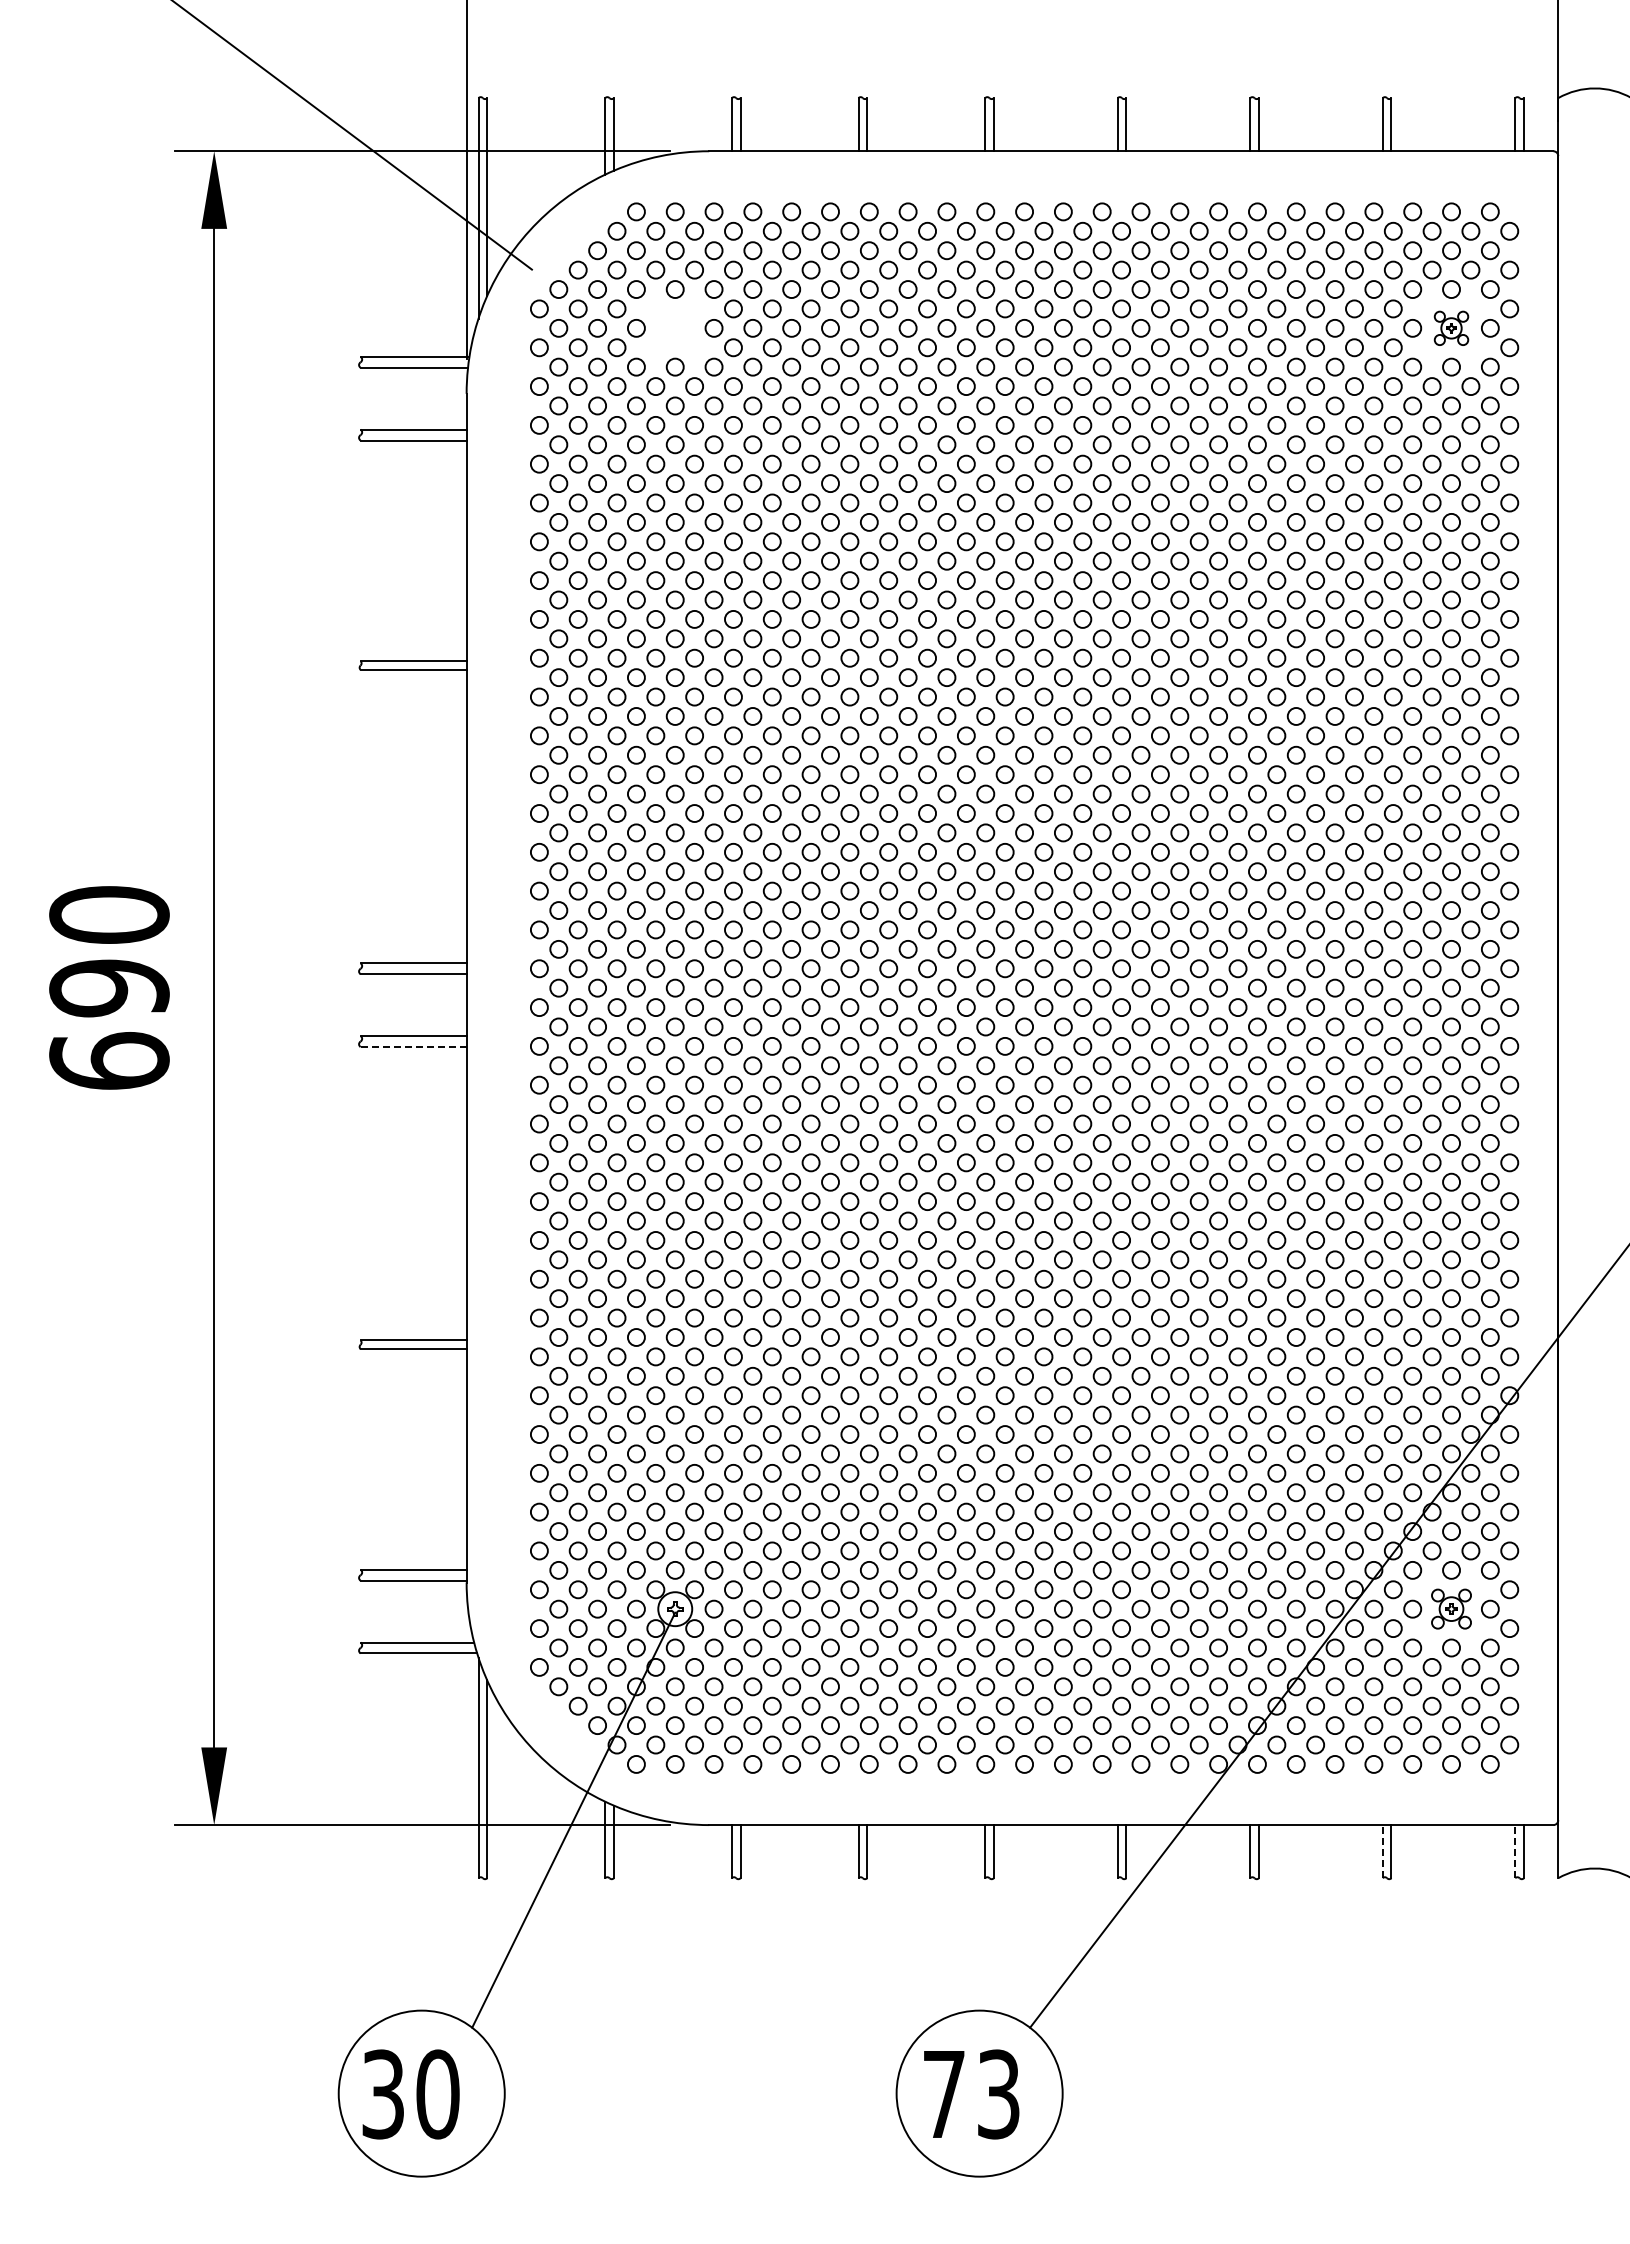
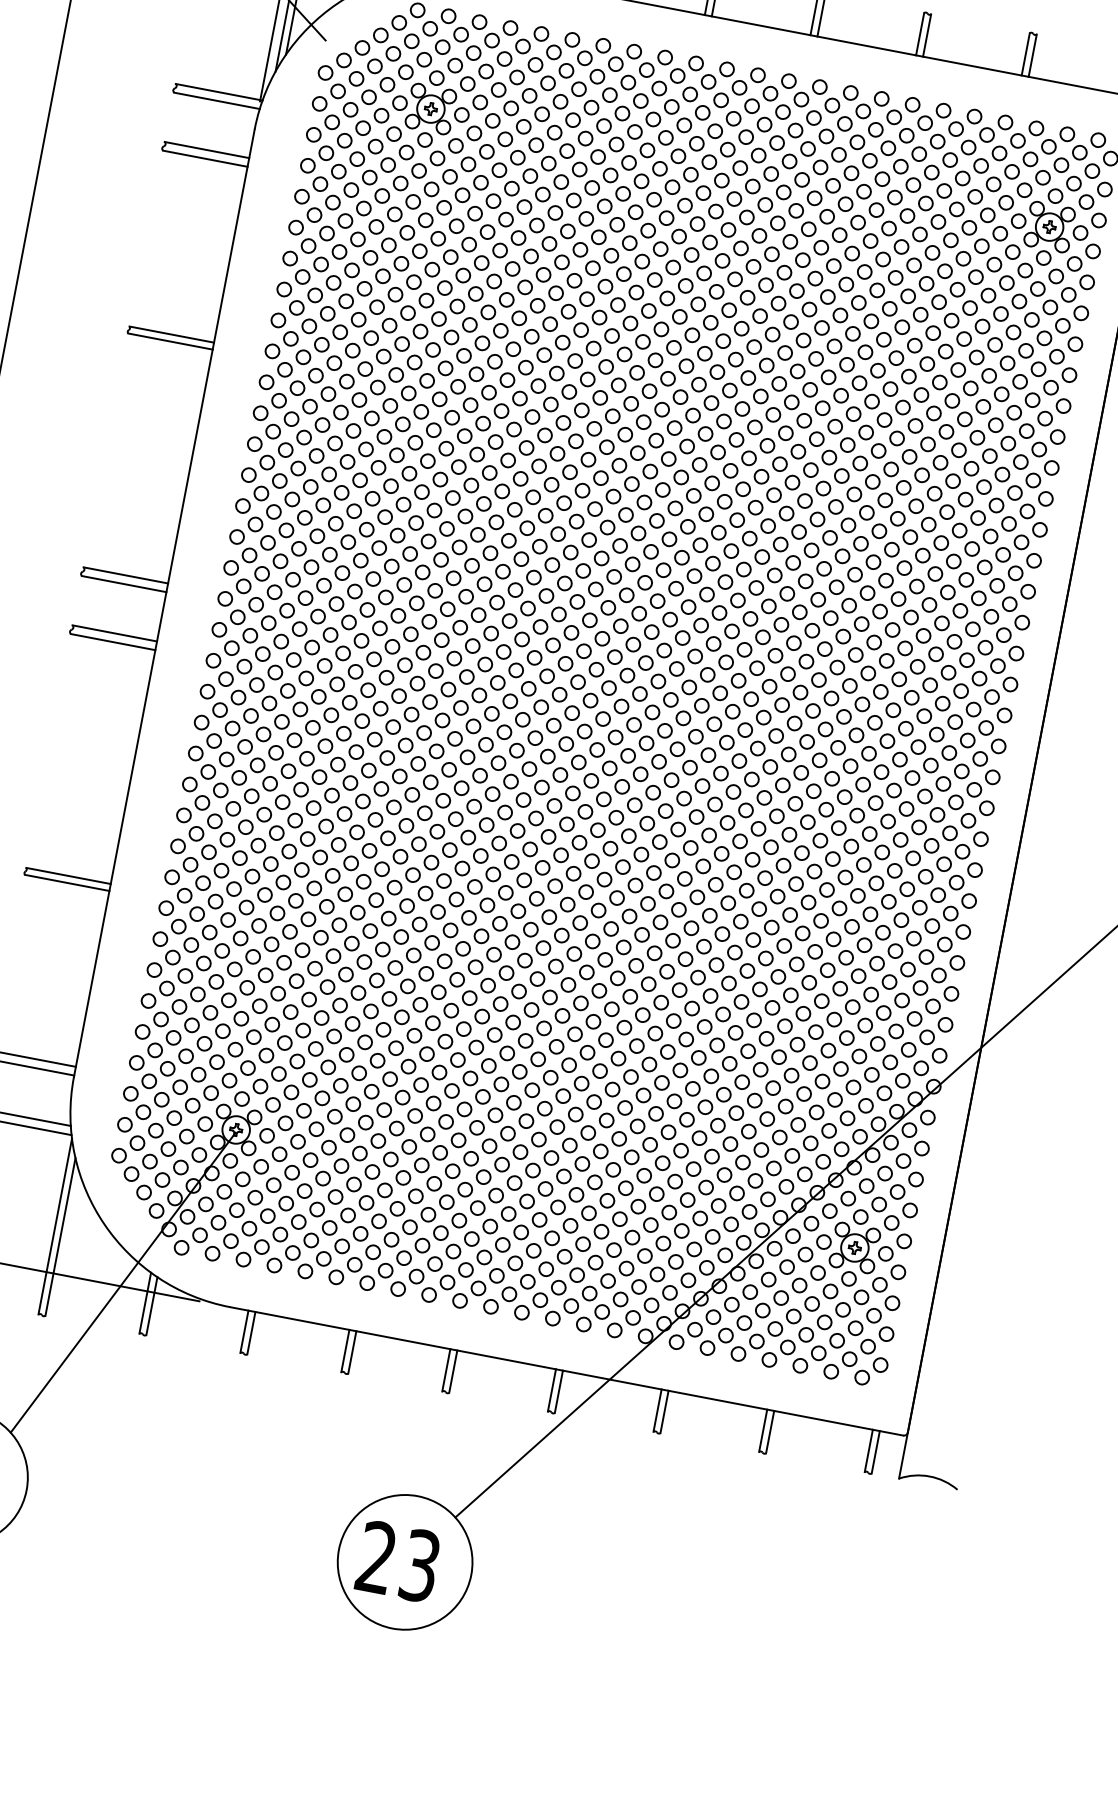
part: (674, 328) -> (430, 109), added
part: (1451, 328) -> (1049, 227), size x1.67
line: (413, 1047) -> (112, 642), dashed -> solid
part: (1451, 1608) -> (854, 1247), size x1.43
line: (1382, 1851) -> (763, 1430), dashed -> solid
line: (1515, 1851) -> (869, 1450), dashed -> solid
text: (943, 2093) -> (376, 1556), 73 -> 23

